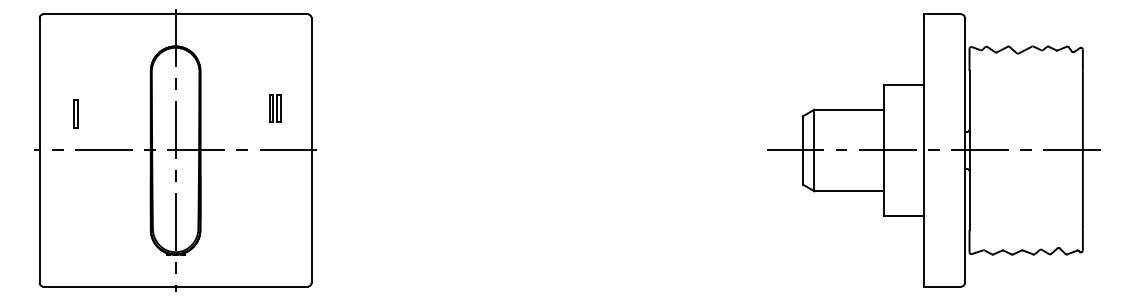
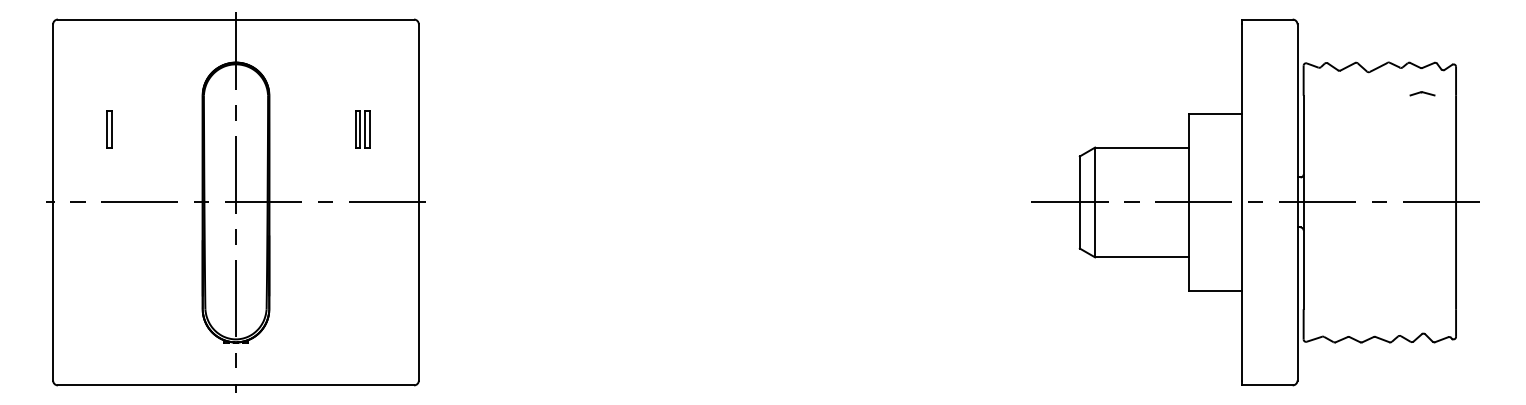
part: (1057, 69) -> (1422, 93), added
part: (274, 108) -> (362, 129), moved
part: (76, 114) -> (109, 129), moved

